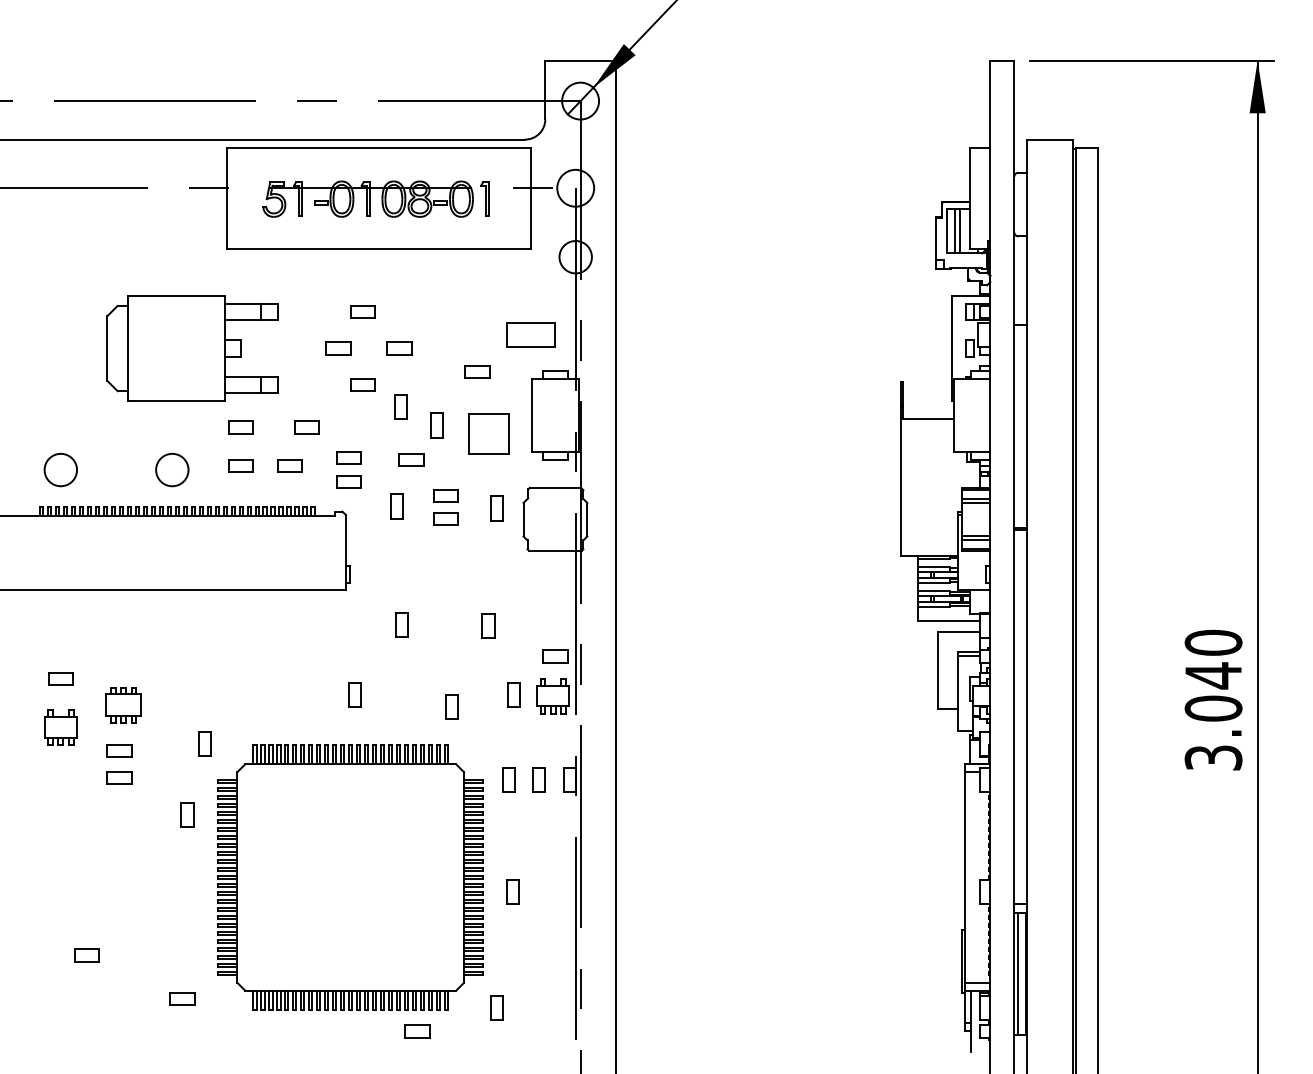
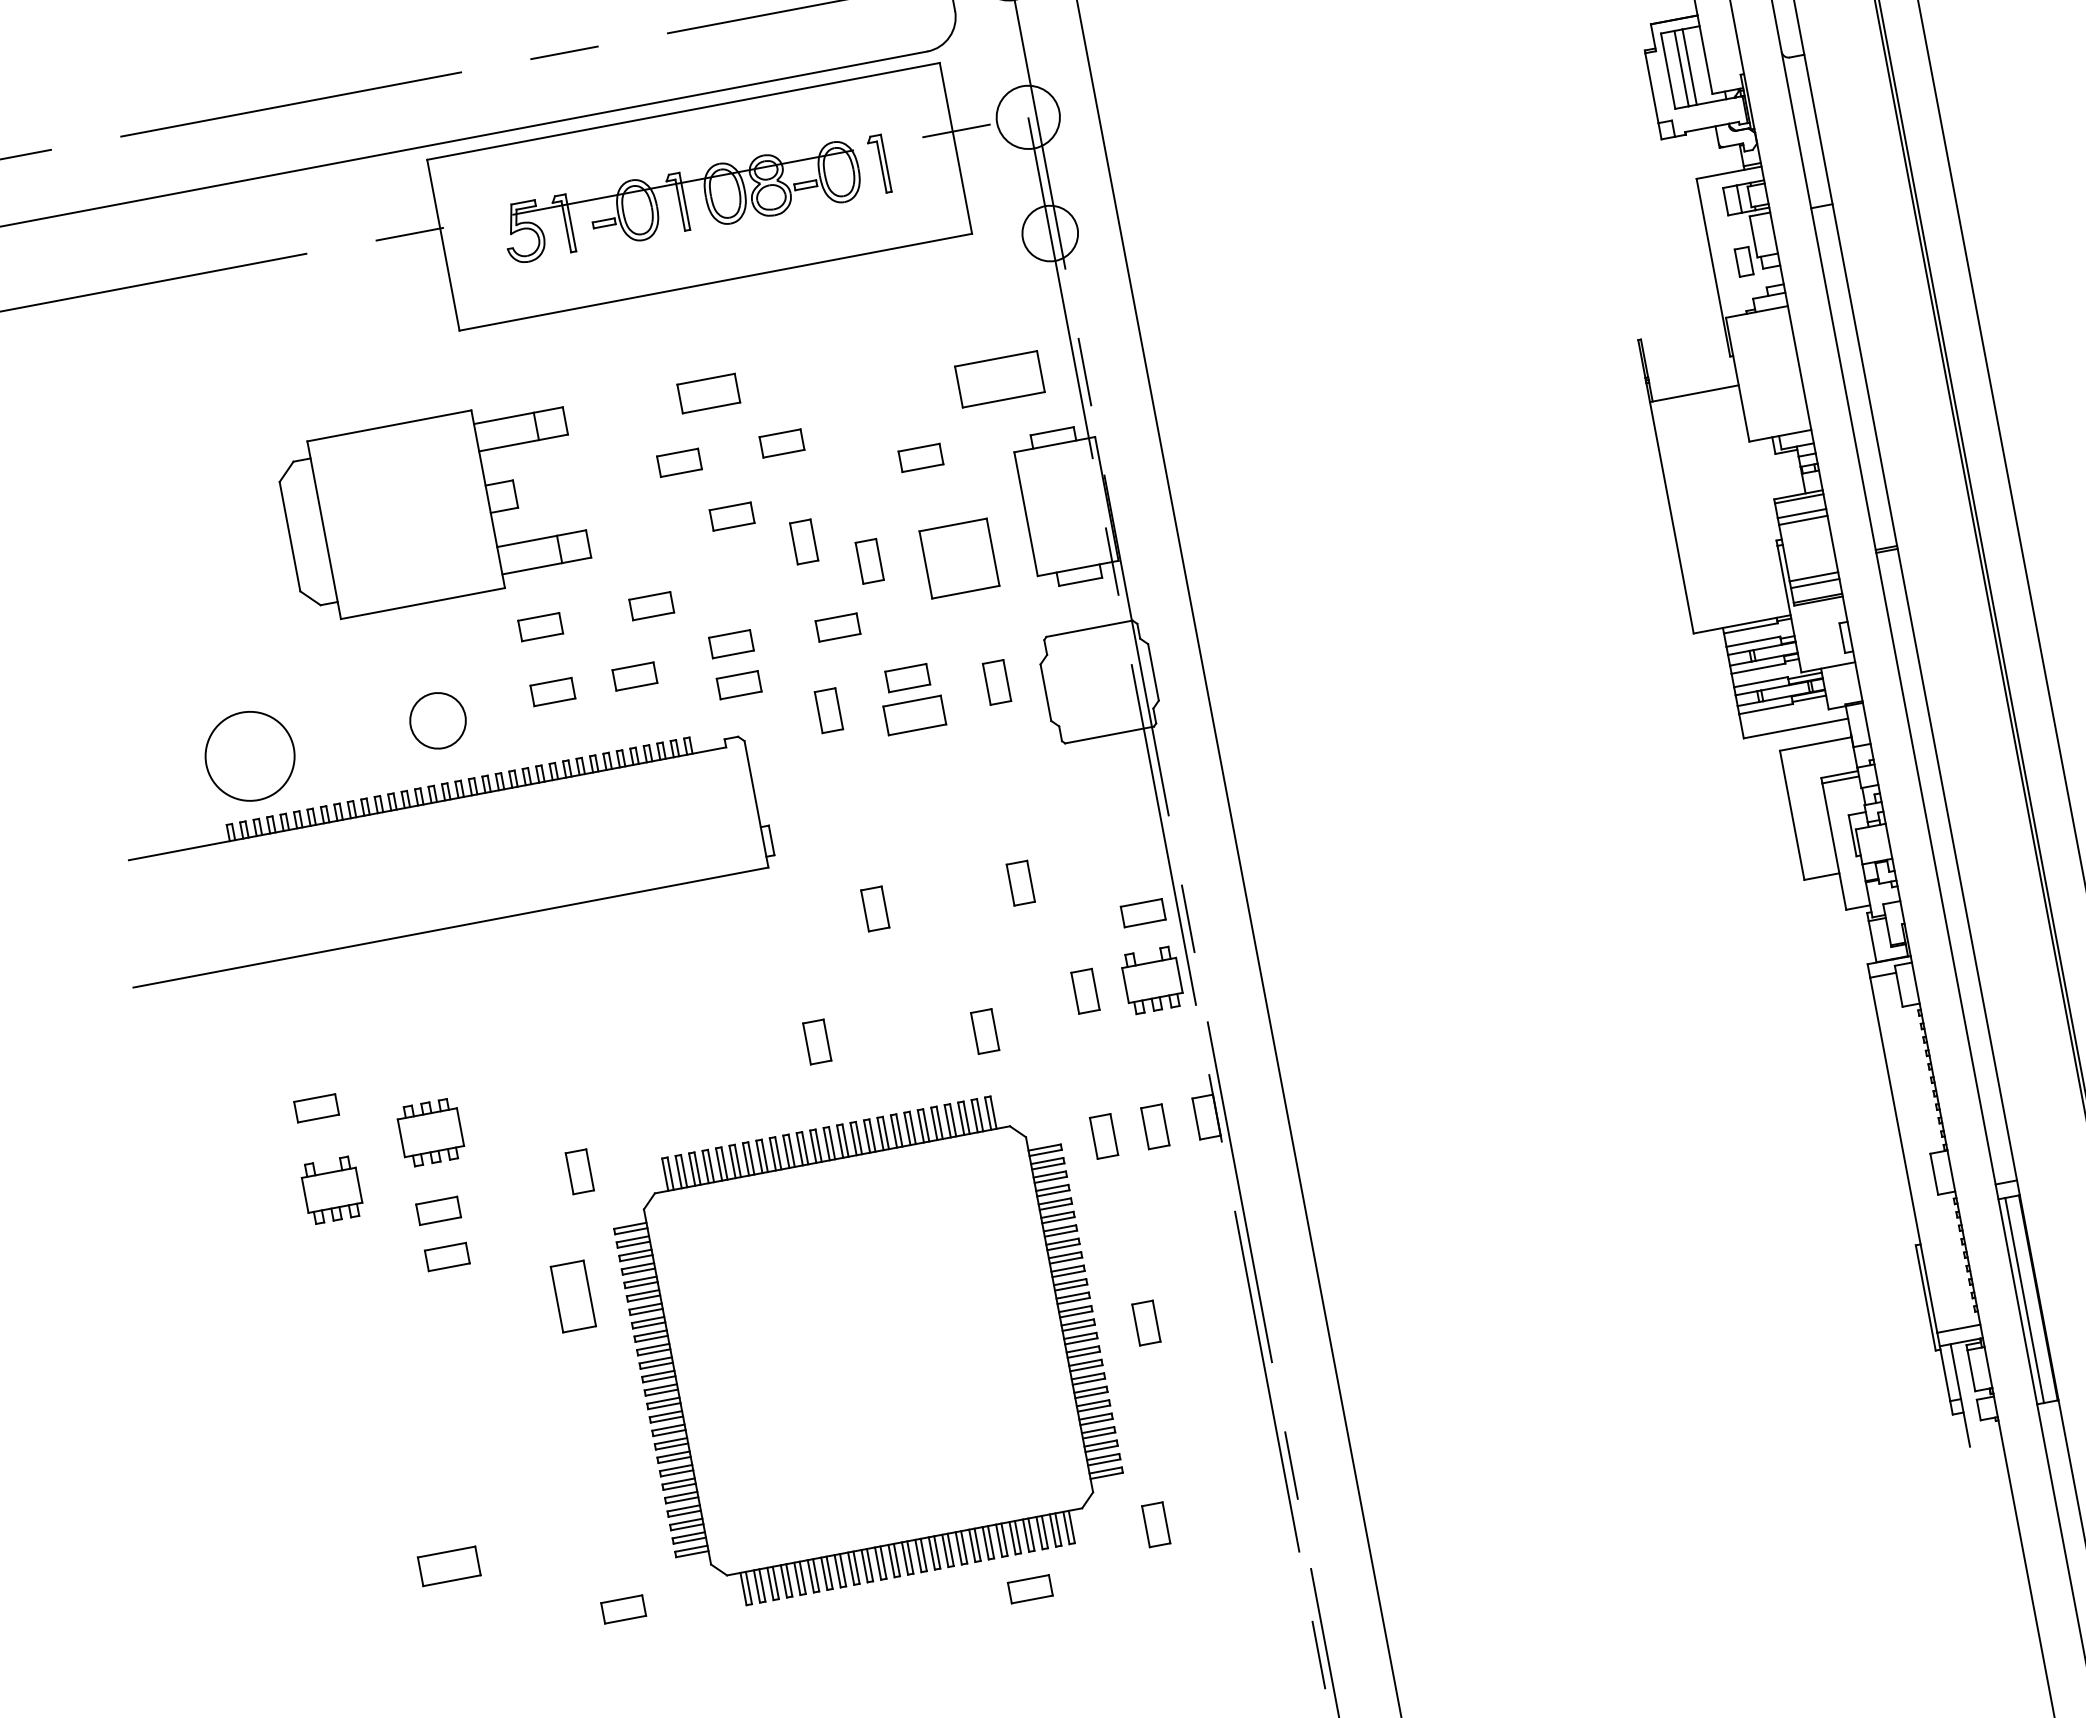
part: (362, 311) -> (708, 393), size x1.4
circle: (60, 469) -> (249, 755), size x1.6
part: (445, 518) -> (913, 715), size x1.4
part: (187, 814) -> (573, 1296), size x1.6
part: (86, 955) -> (447, 1566), size x1.4

